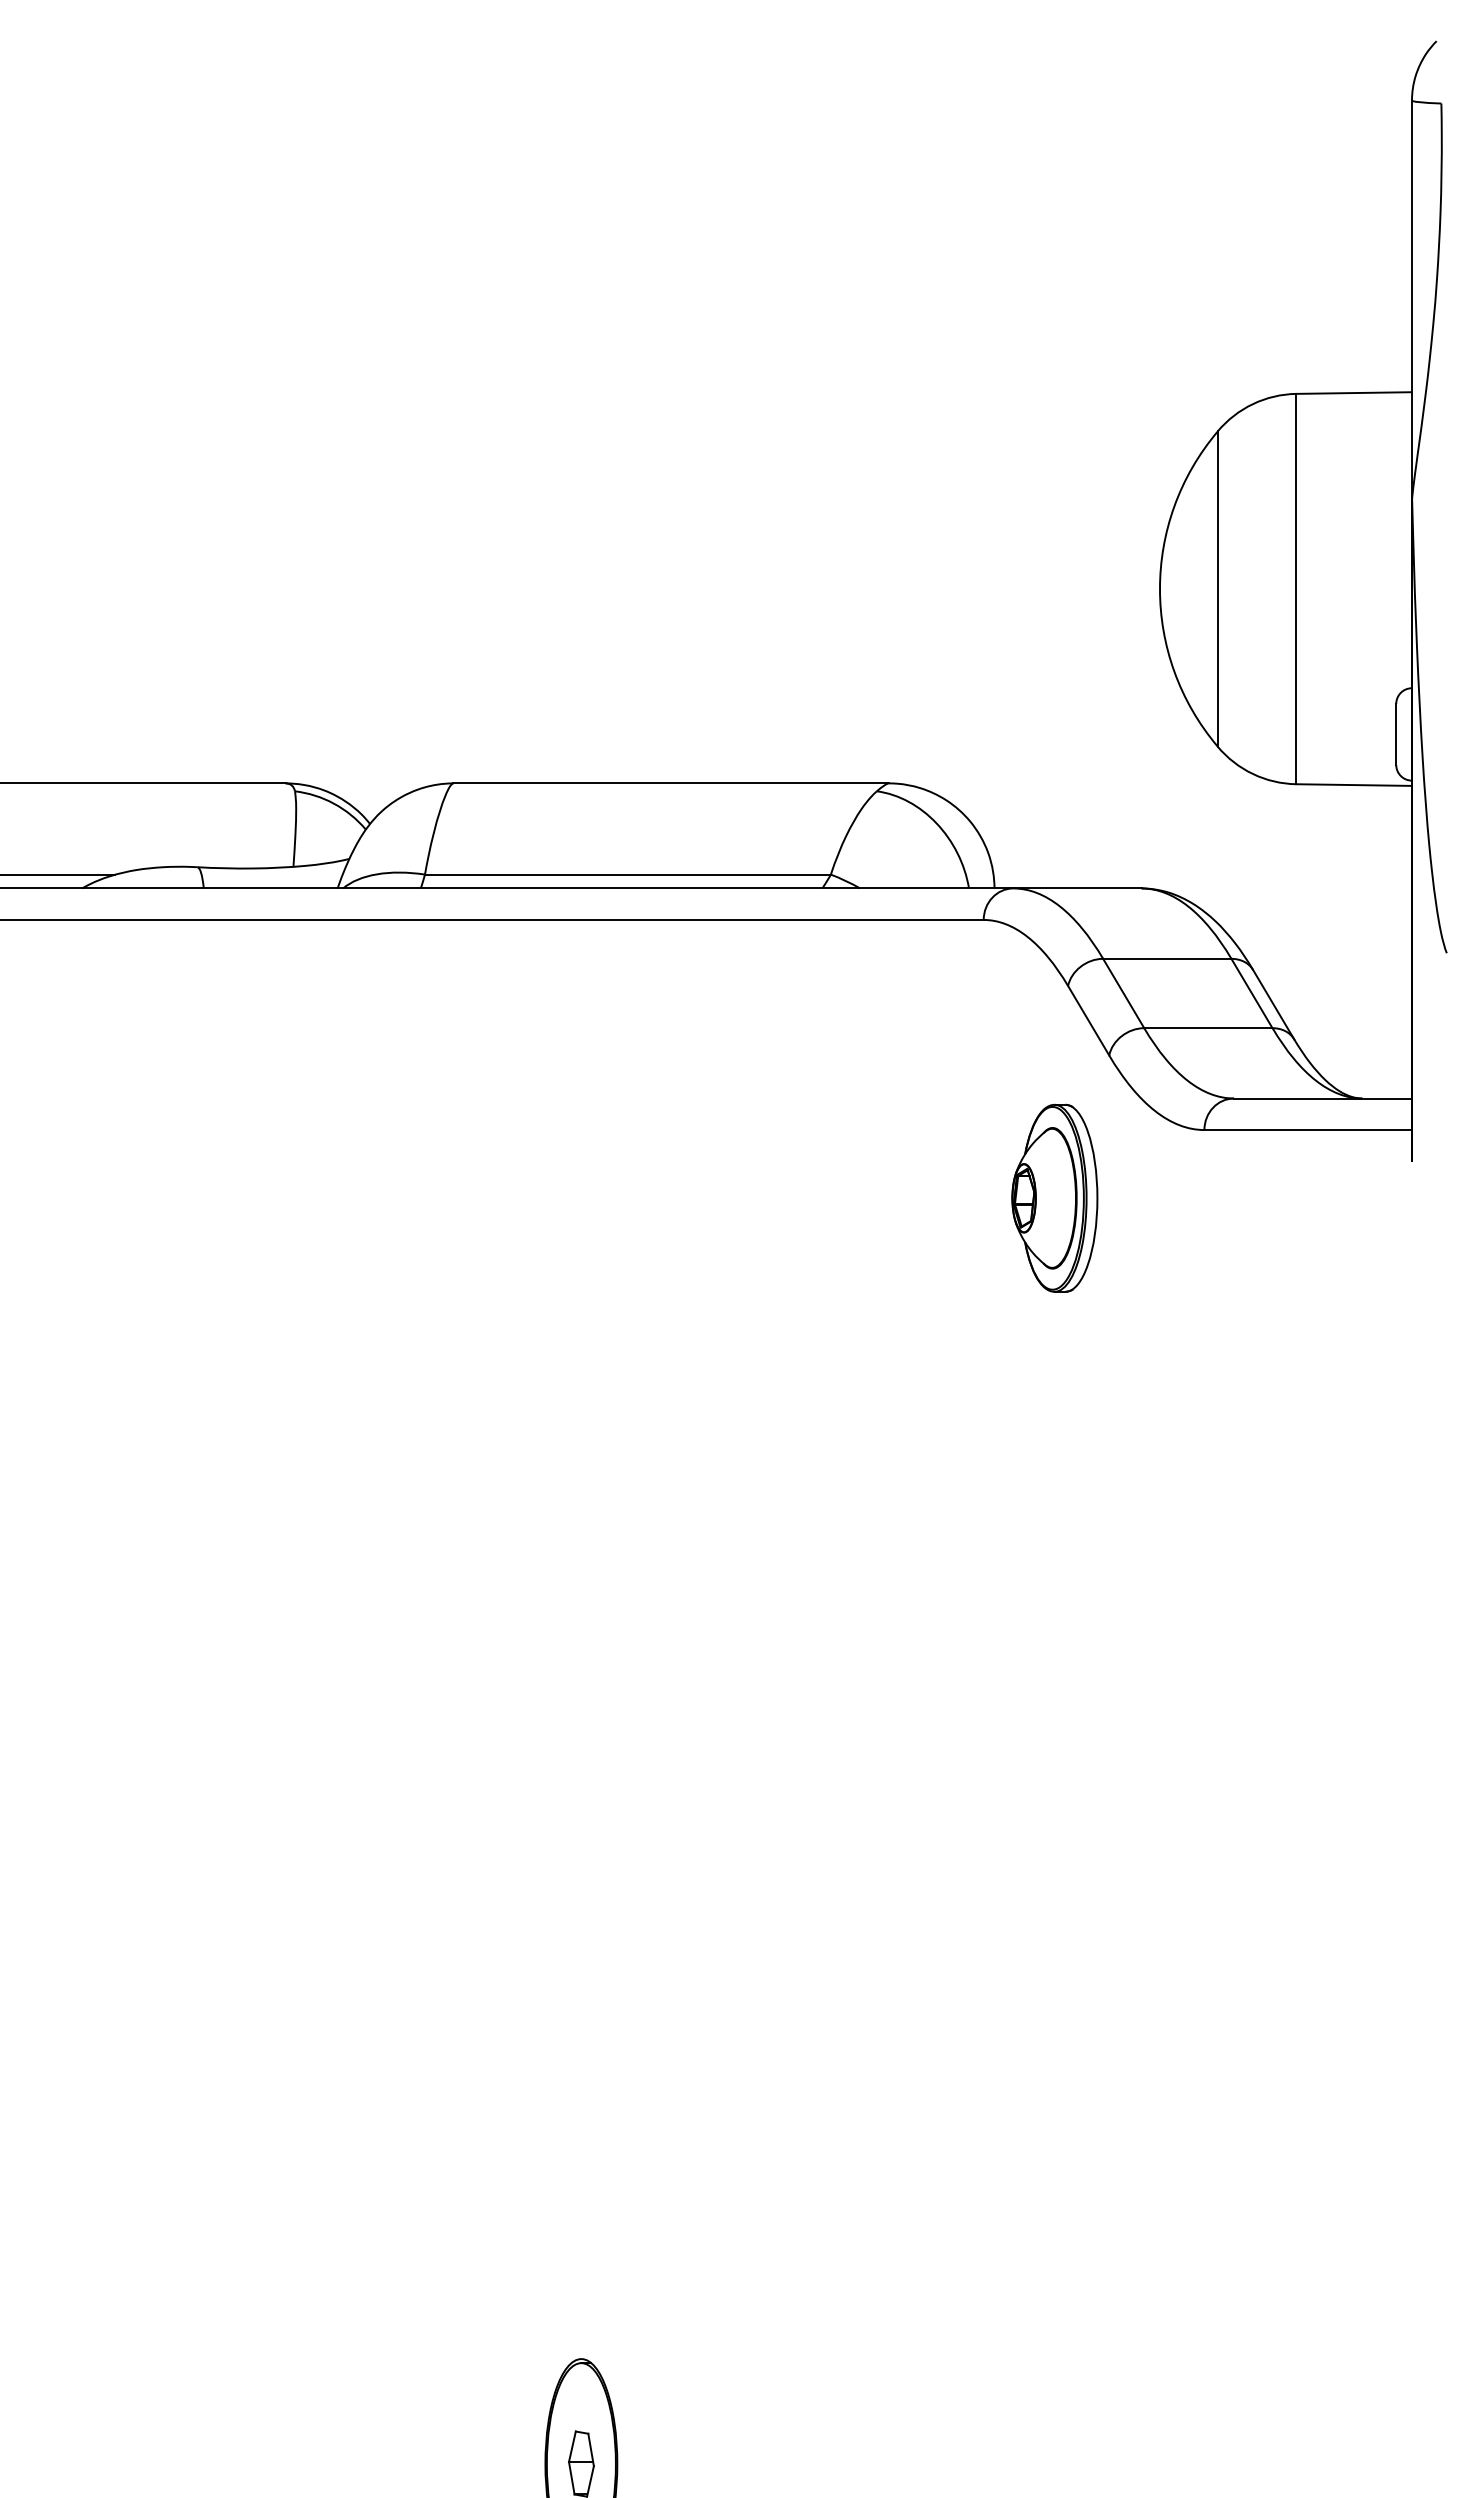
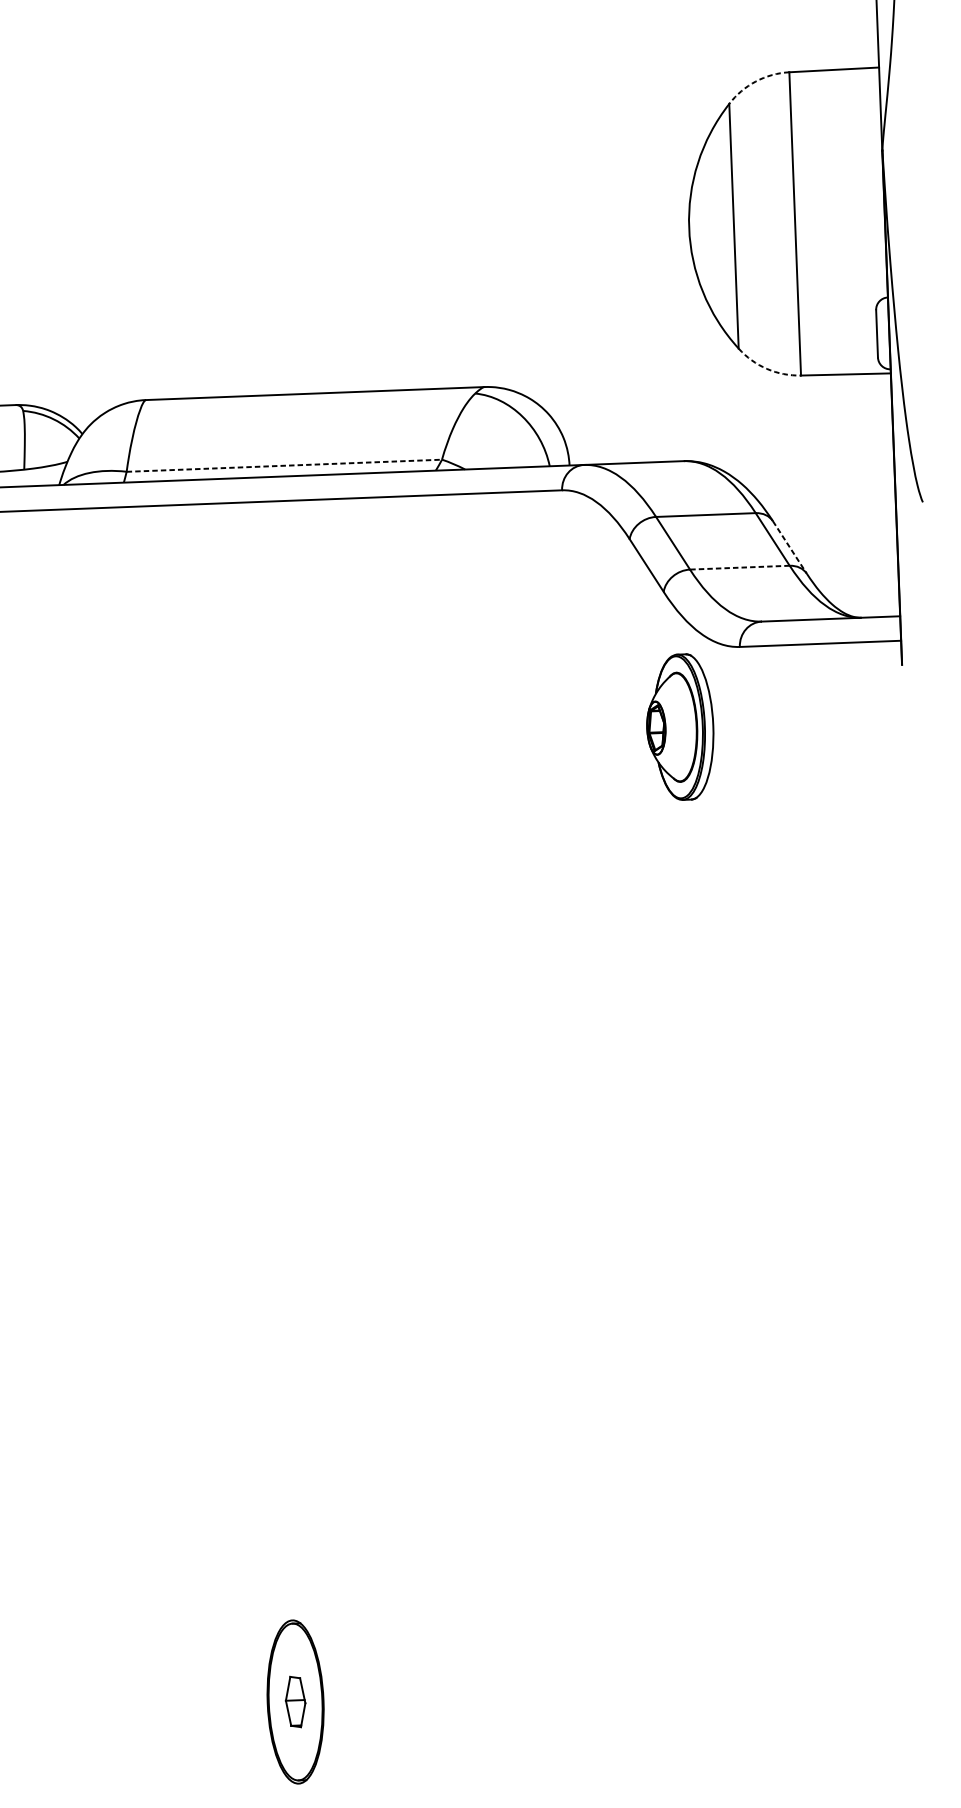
arc: (1253, 404) -> (756, 81), solid -> dashed
arc: (1253, 774) -> (767, 369), solid -> dashed
line: (627, 874) -> (284, 465), solid -> dashed
line: (1273, 1005) -> (789, 548), solid -> dashed
line: (1207, 1028) -> (739, 567), solid -> dashed
part: (1054, 1197) -> (679, 726), moved

